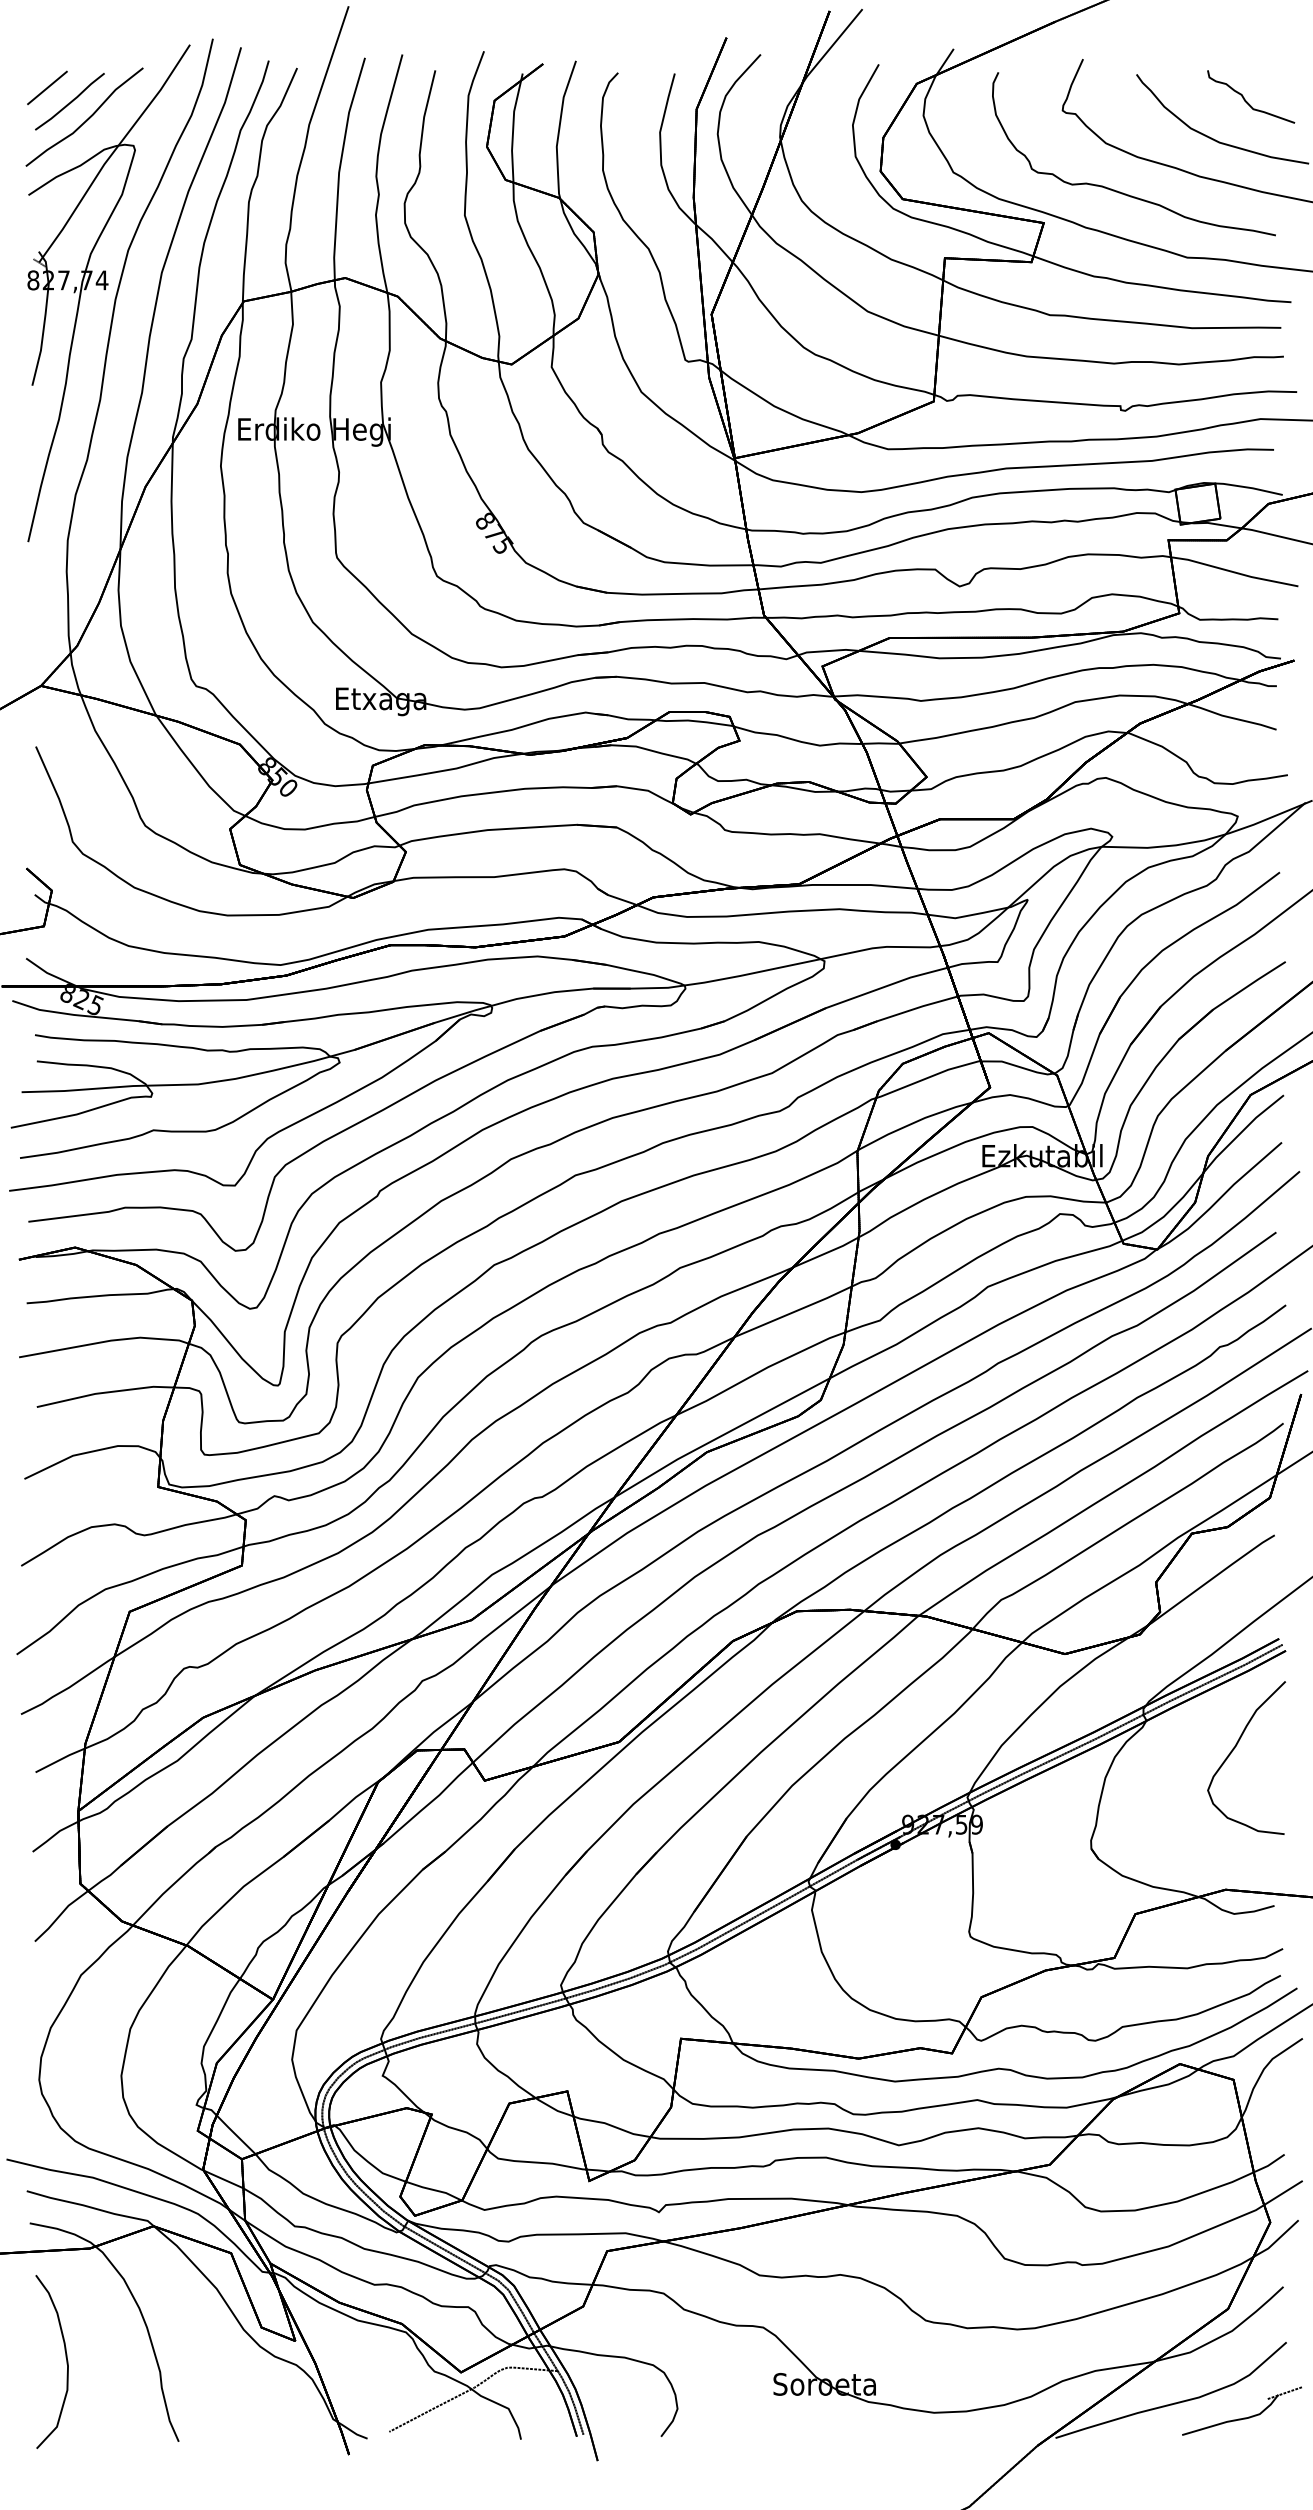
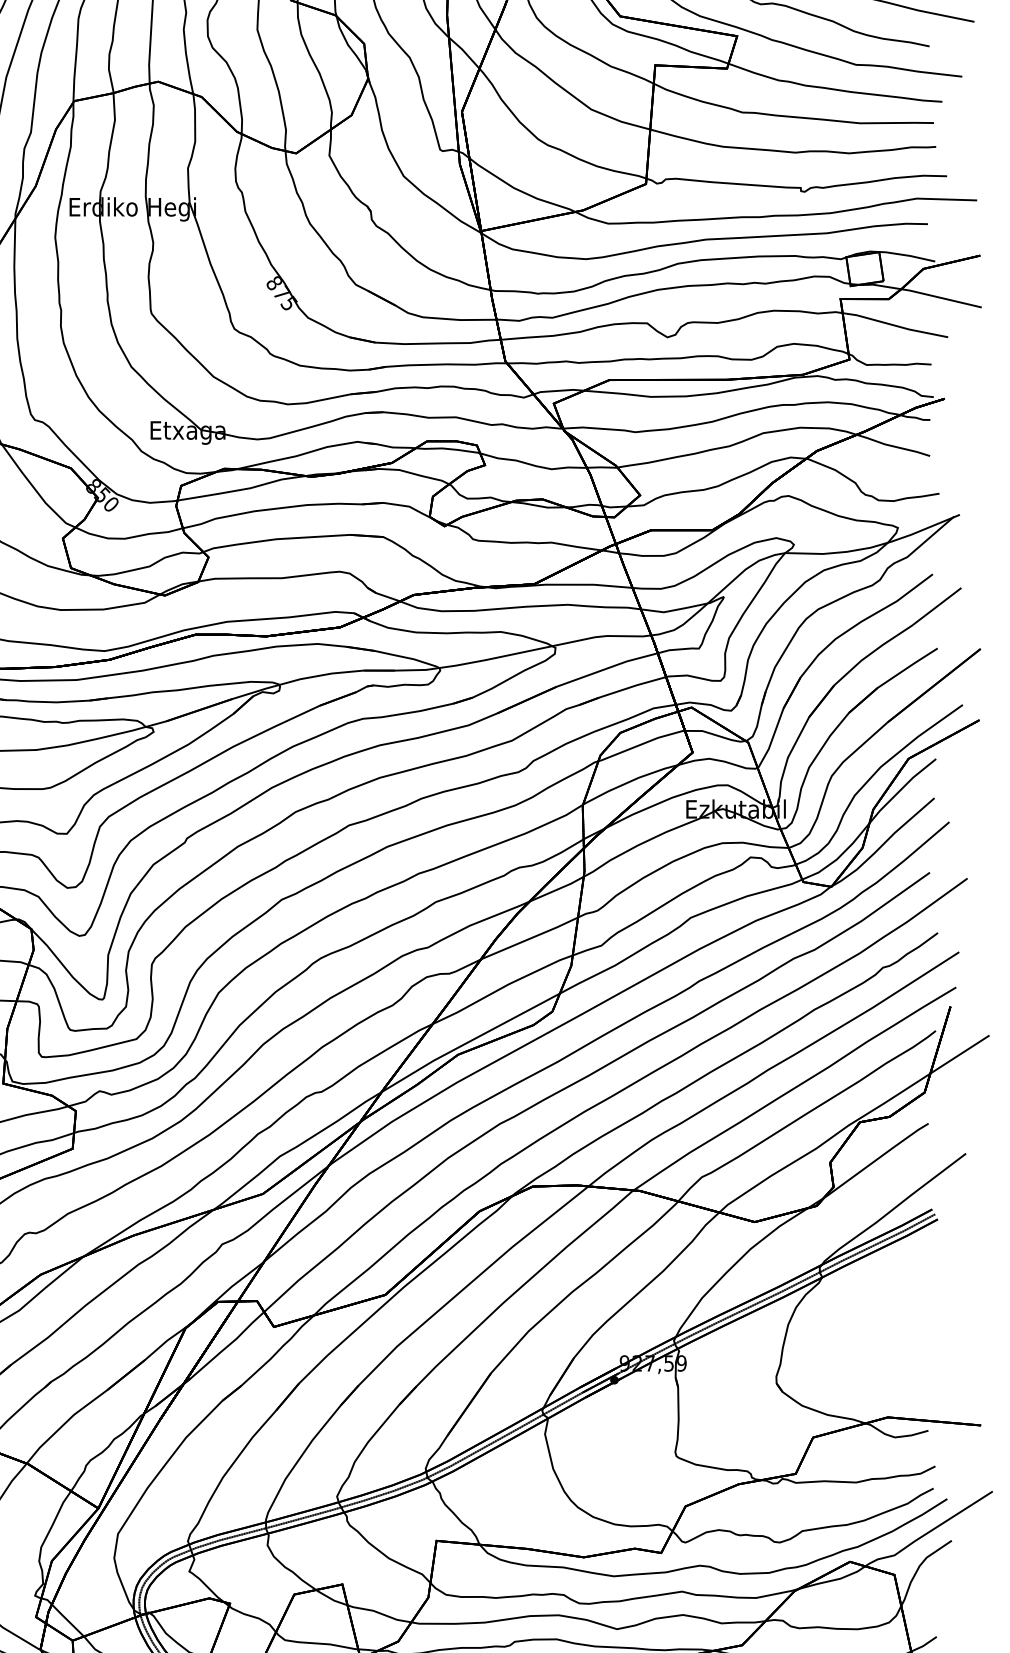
curve: (1235, 1748) -> (896, 1300), removed

